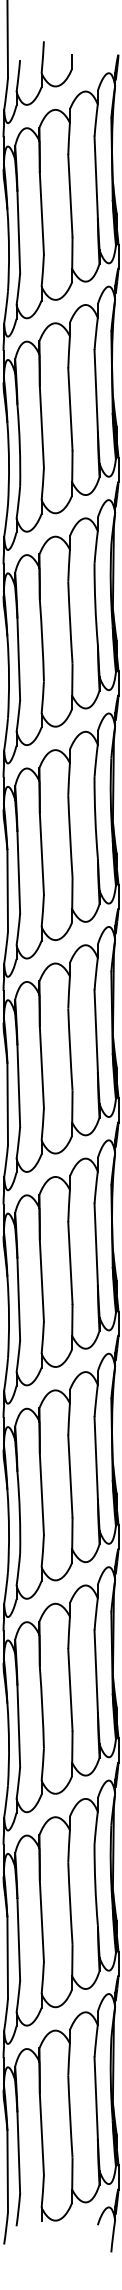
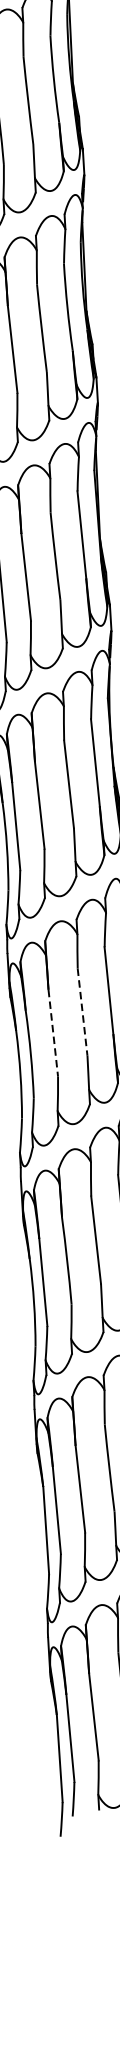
line: (70, 1476) -> (82, 1012), solid -> dashed
line: (41, 1494) -> (52, 1033), solid -> dashed

